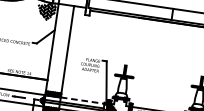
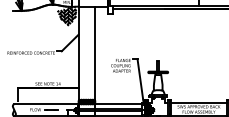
line: (82, 101) -> (118, 104), dashed -> solid

